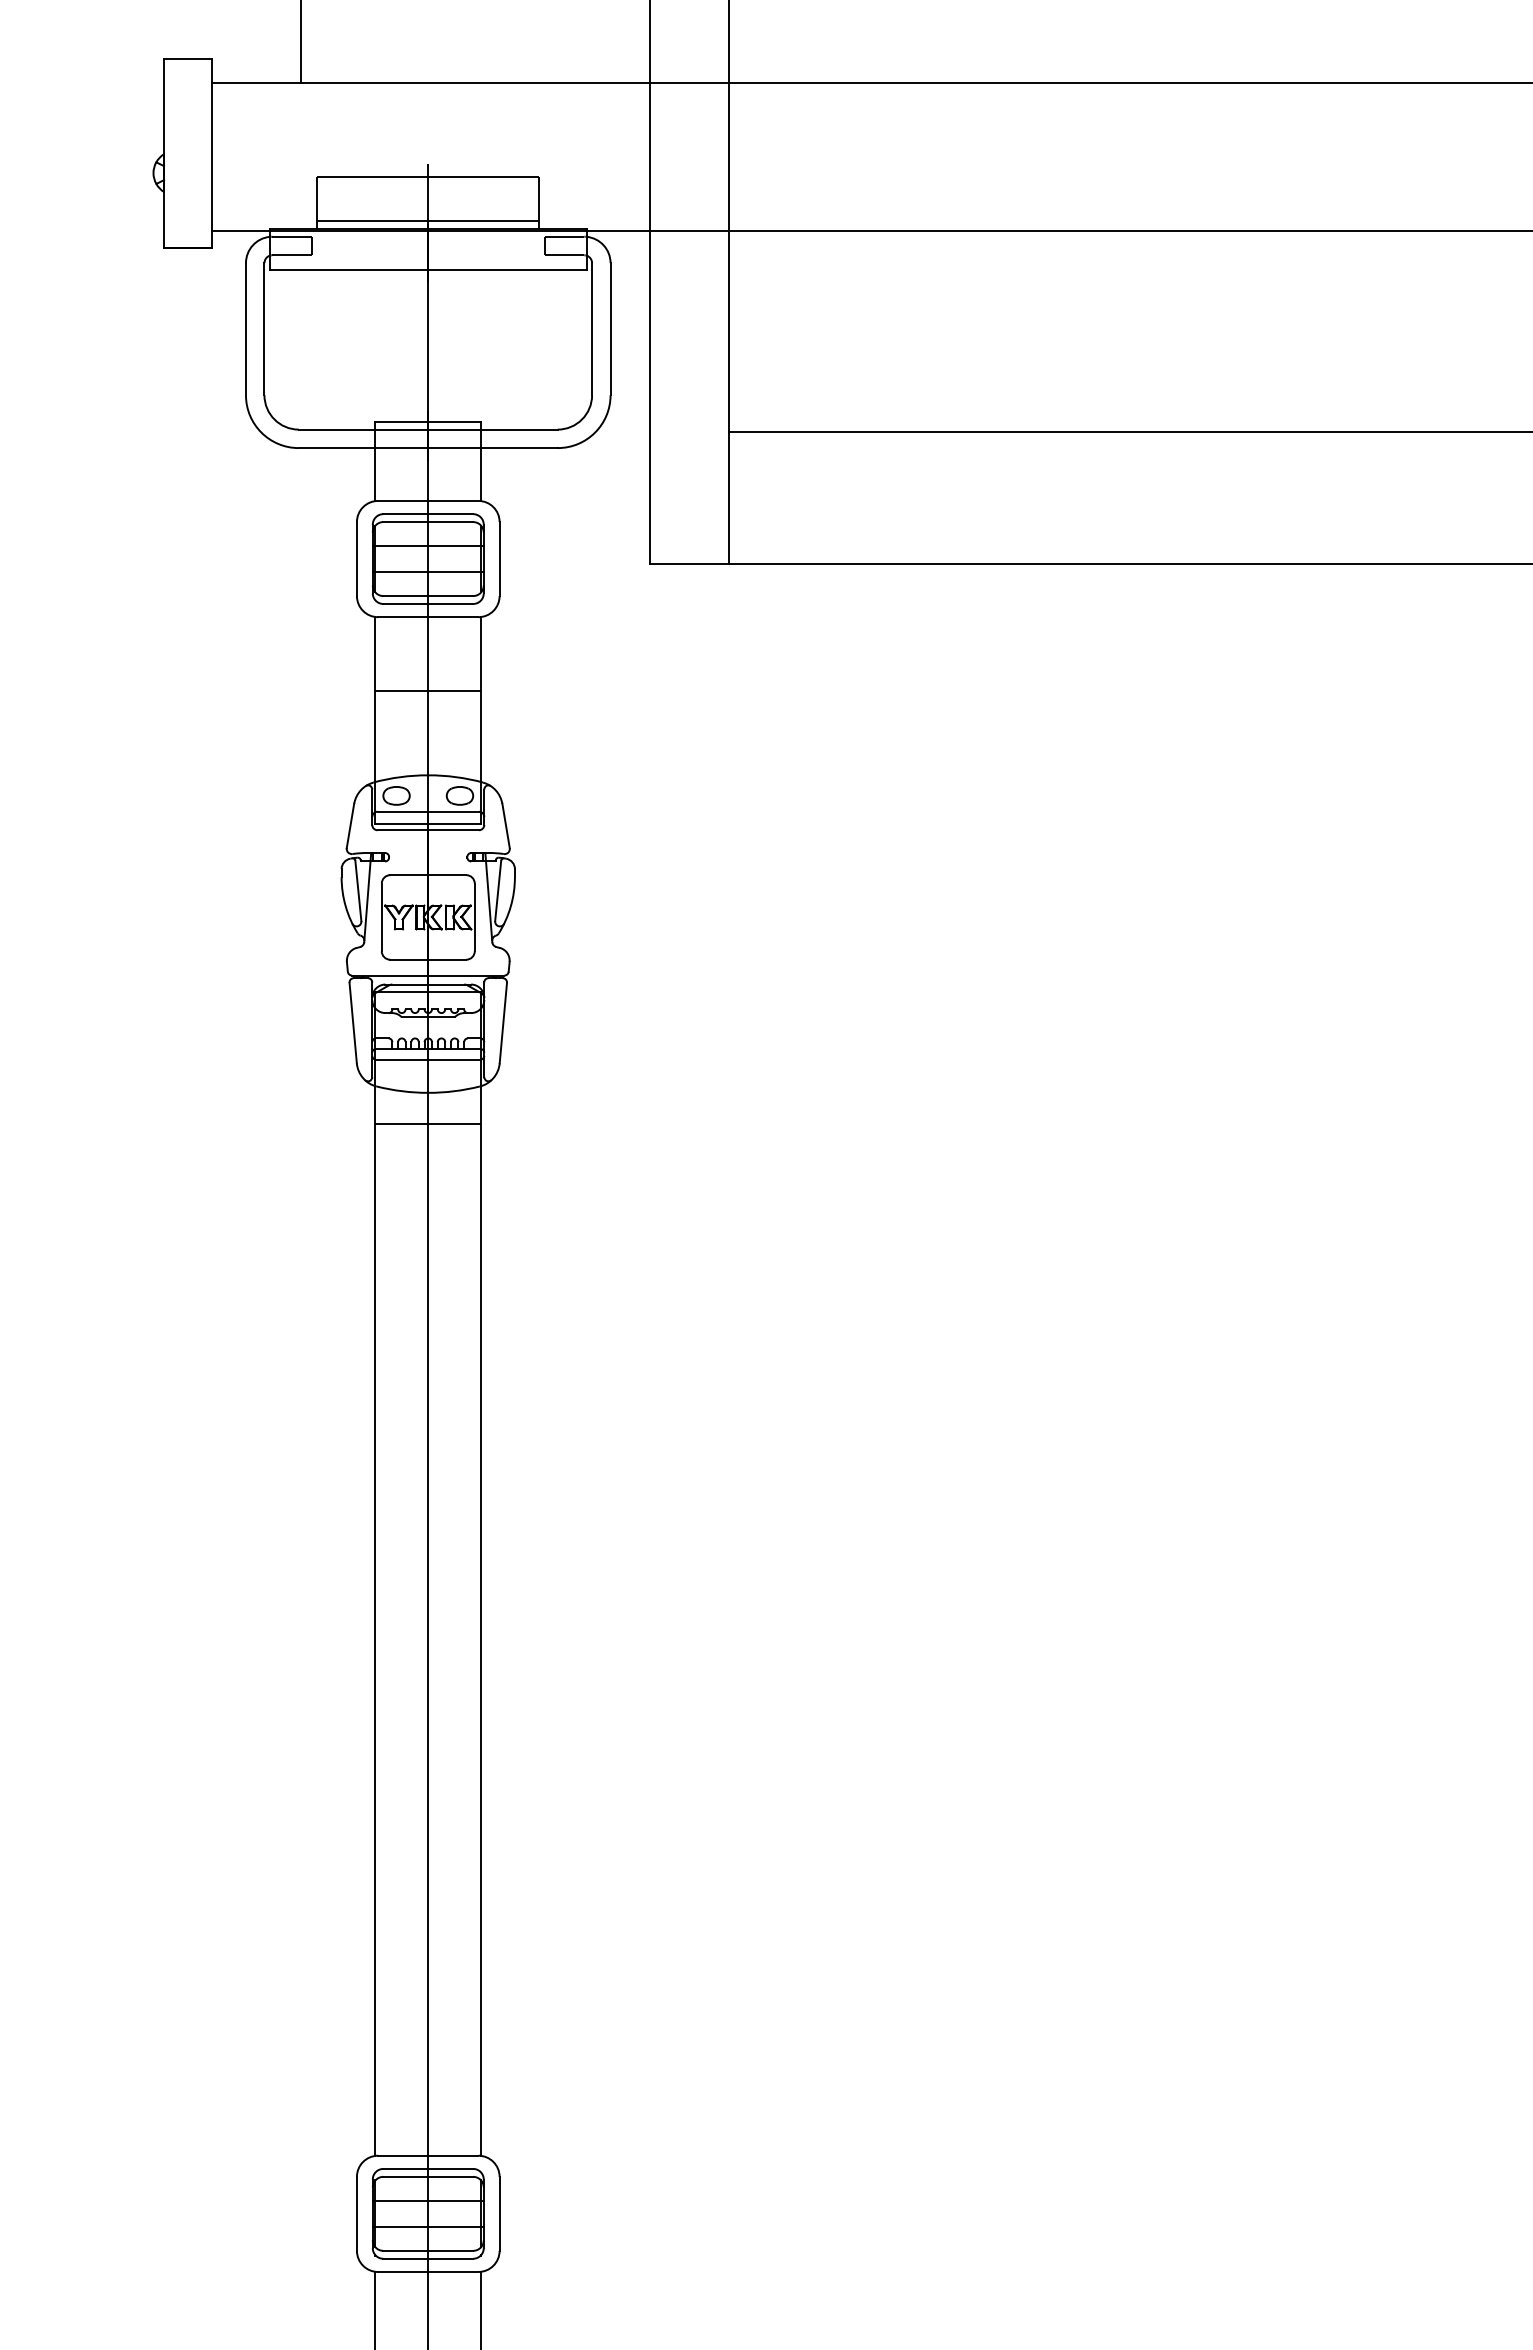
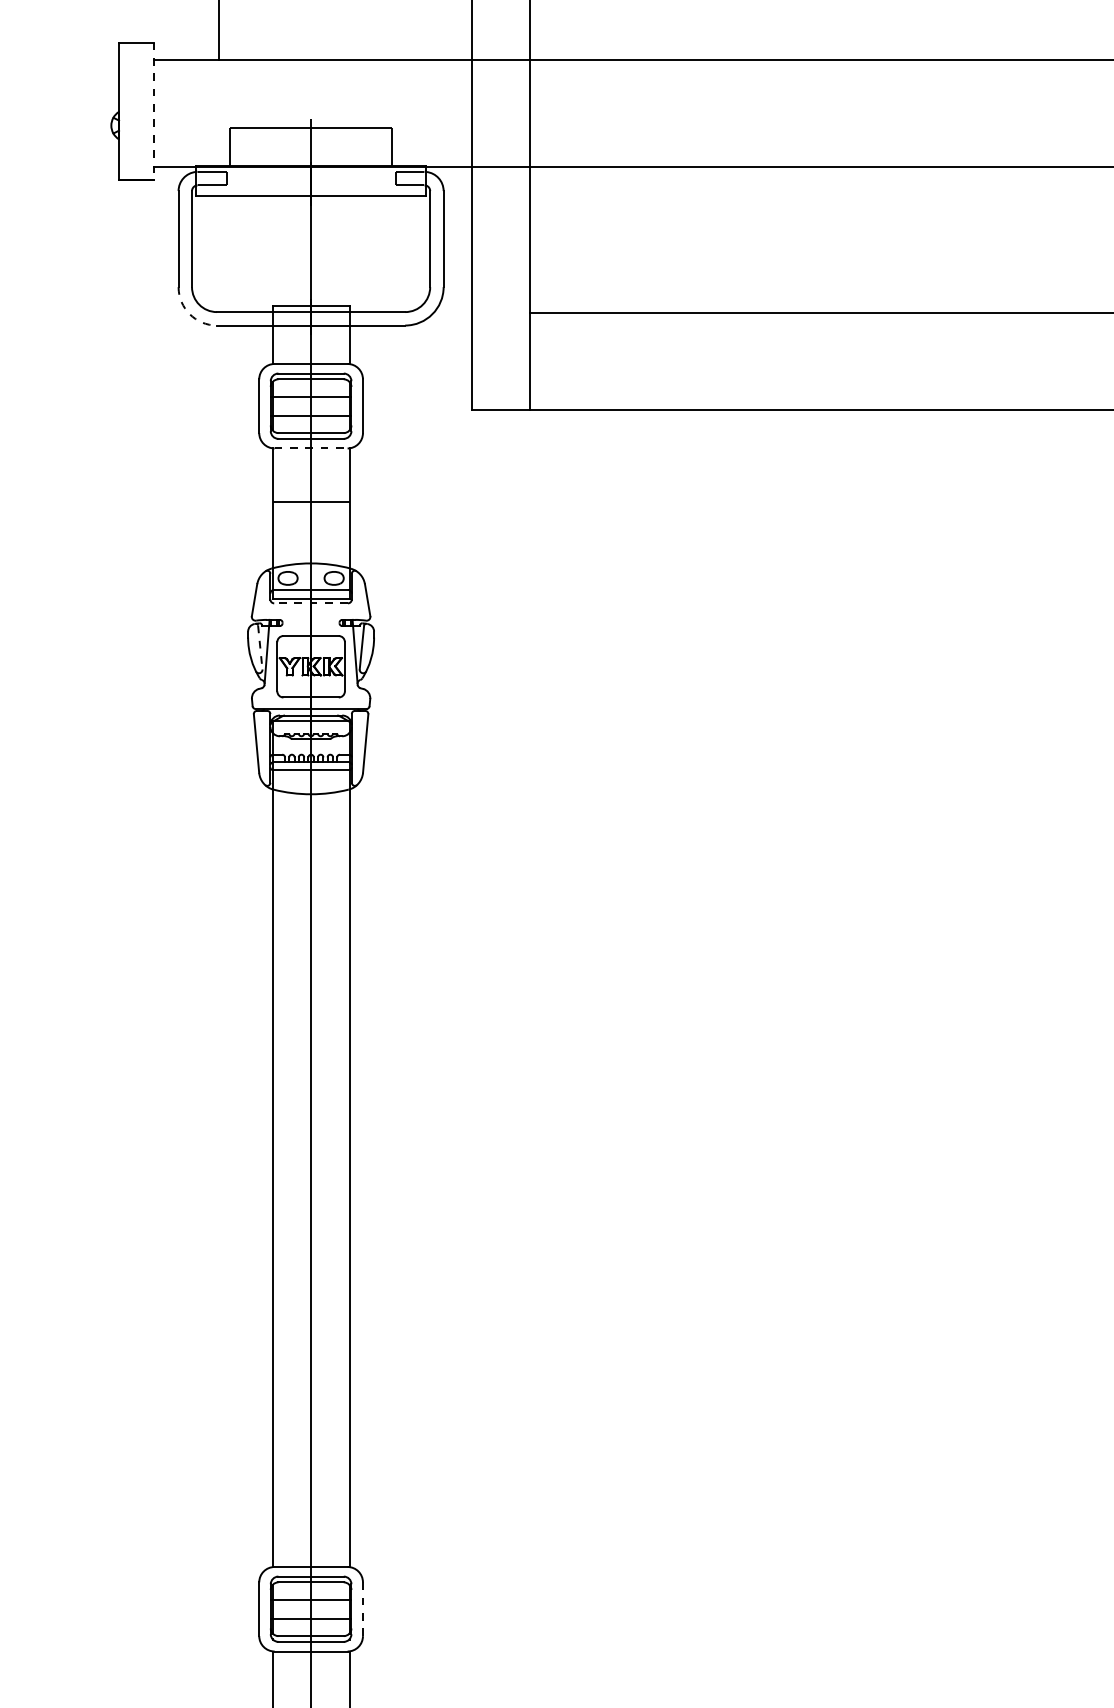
line: (211, 153) -> (153, 111), solid -> dashed
line: (428, 220) -> (311, 160), removed
arc: (261, 432) -> (189, 314), solid -> dashed
line: (428, 617) -> (311, 448), solid -> dashed
line: (428, 830) -> (311, 603), solid -> dashed
line: (358, 891) -> (260, 647), solid -> dashed
line: (428, 1124) -> (311, 817), removed
line: (499, 2213) -> (362, 1608), solid -> dashed

